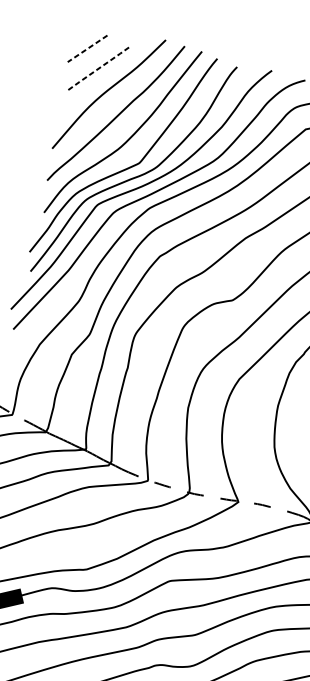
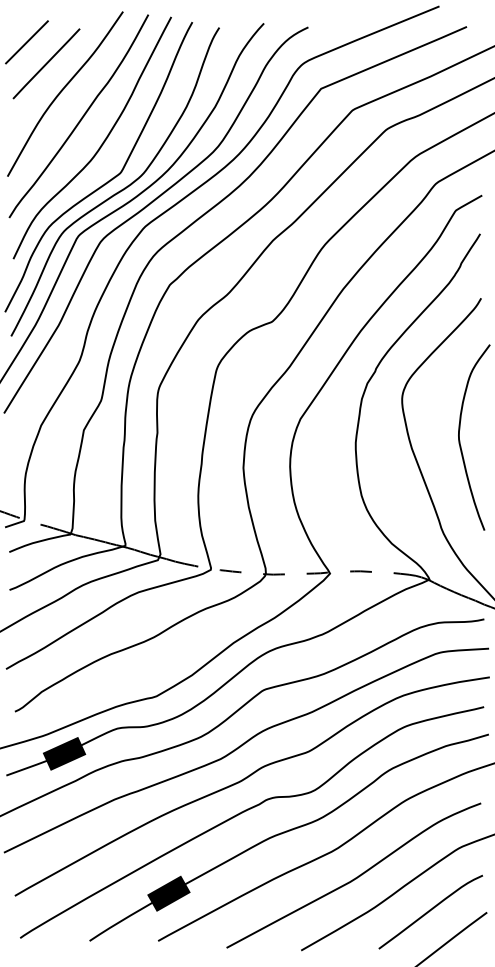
line: (87, 48) -> (26, 42), dashed -> solid
line: (99, 68) -> (46, 63), dashed -> solid

